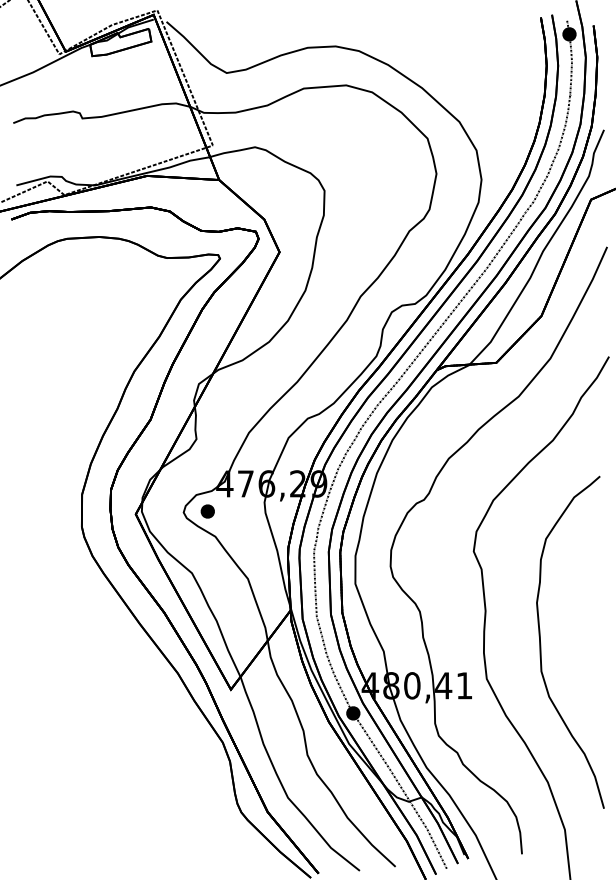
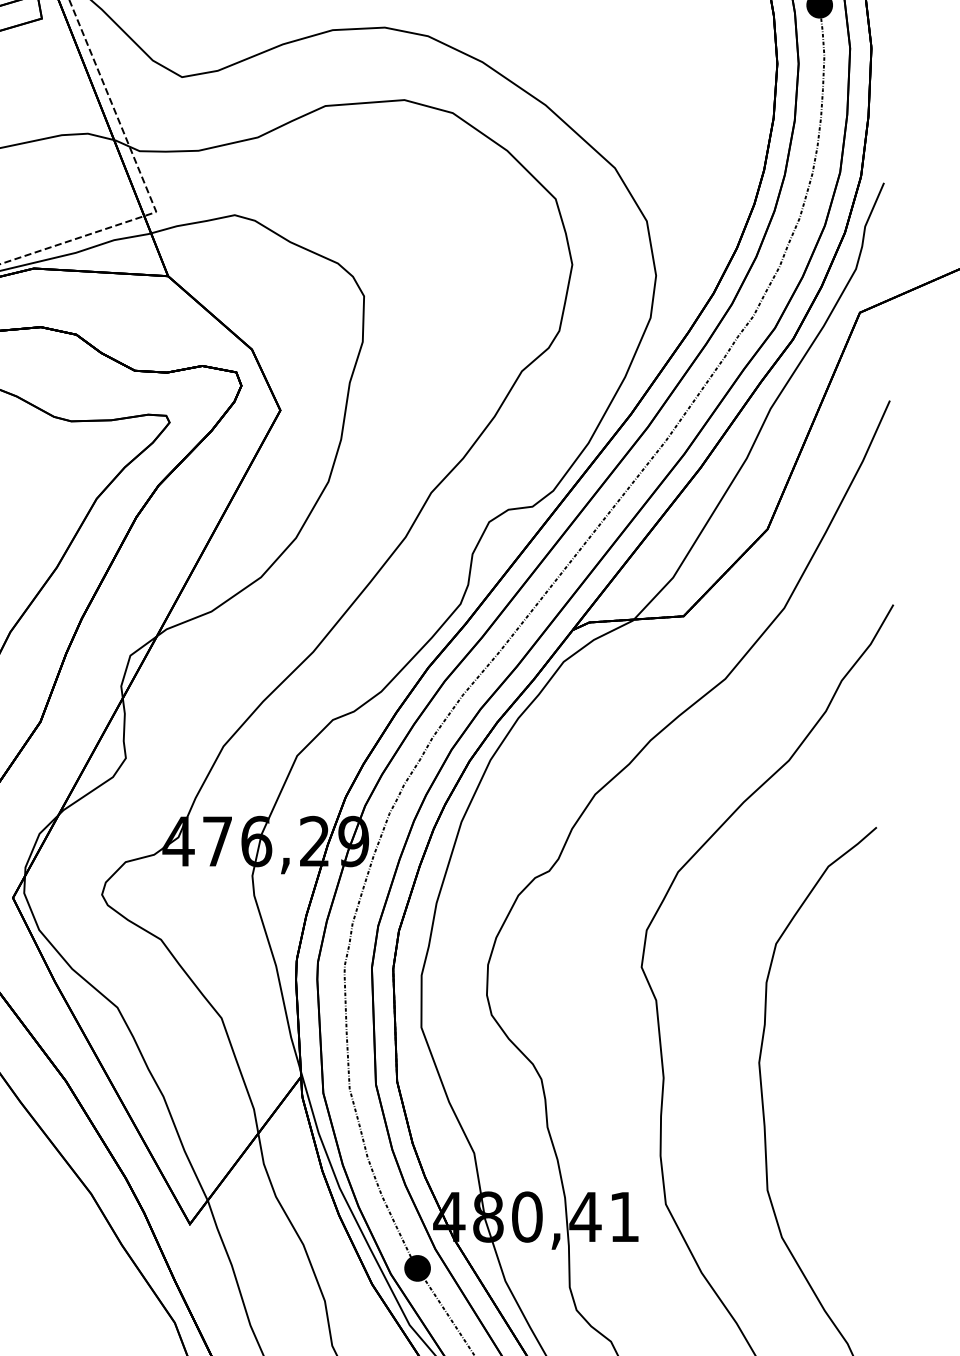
part: (207, 511) -> (146, 892), removed

